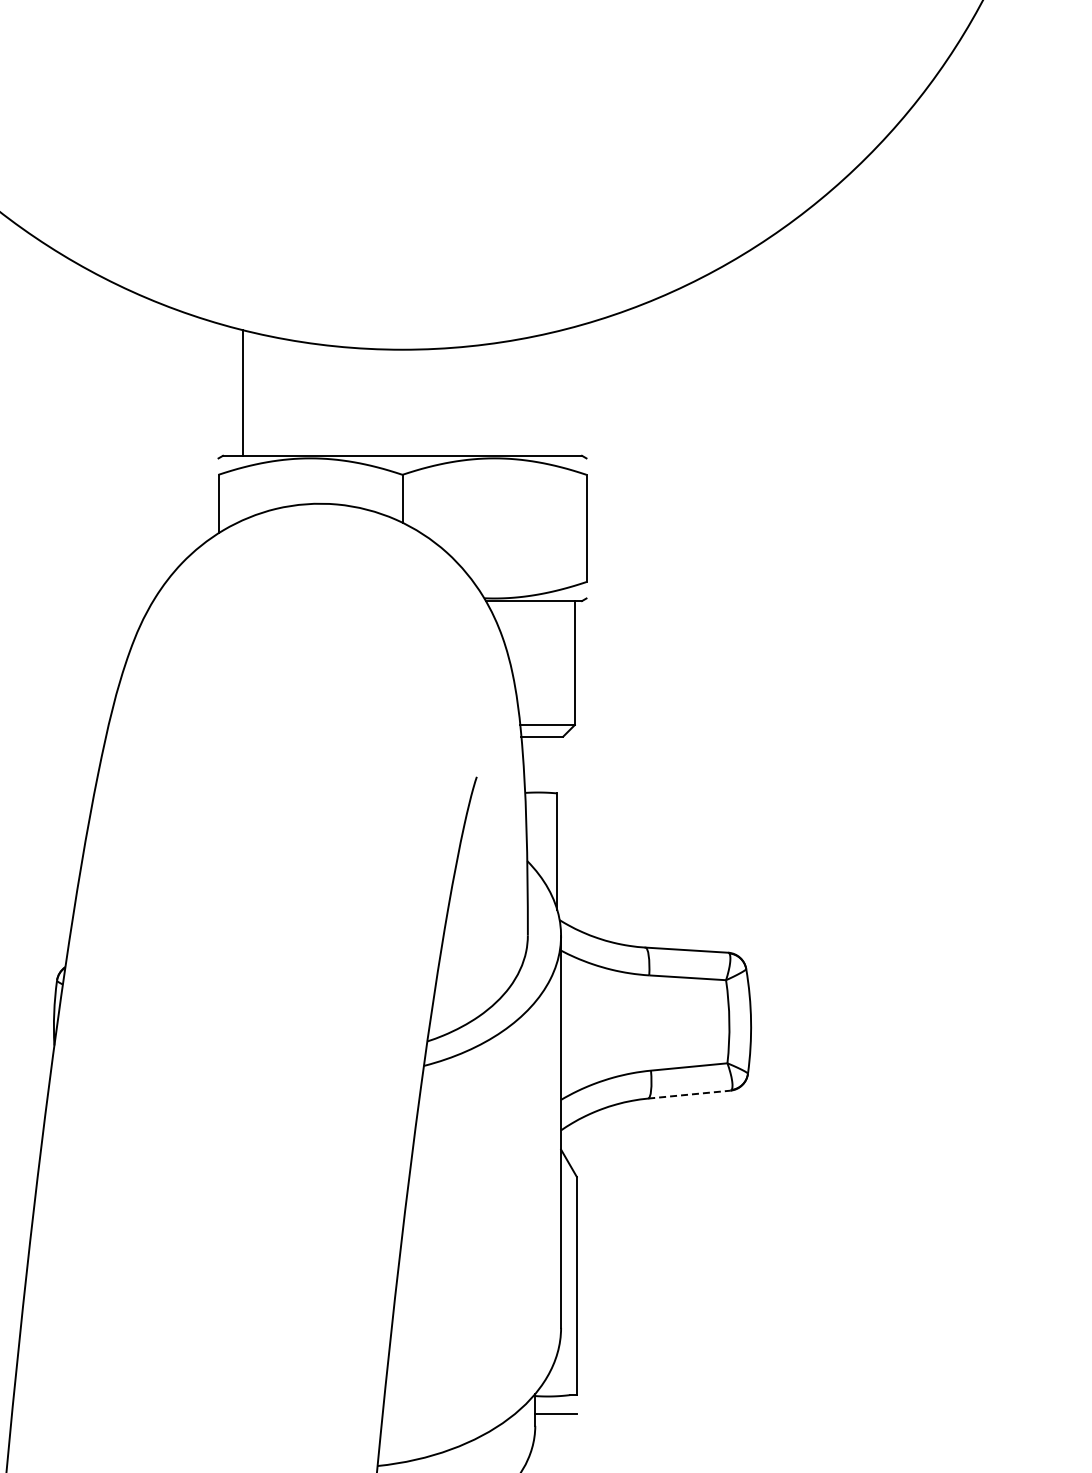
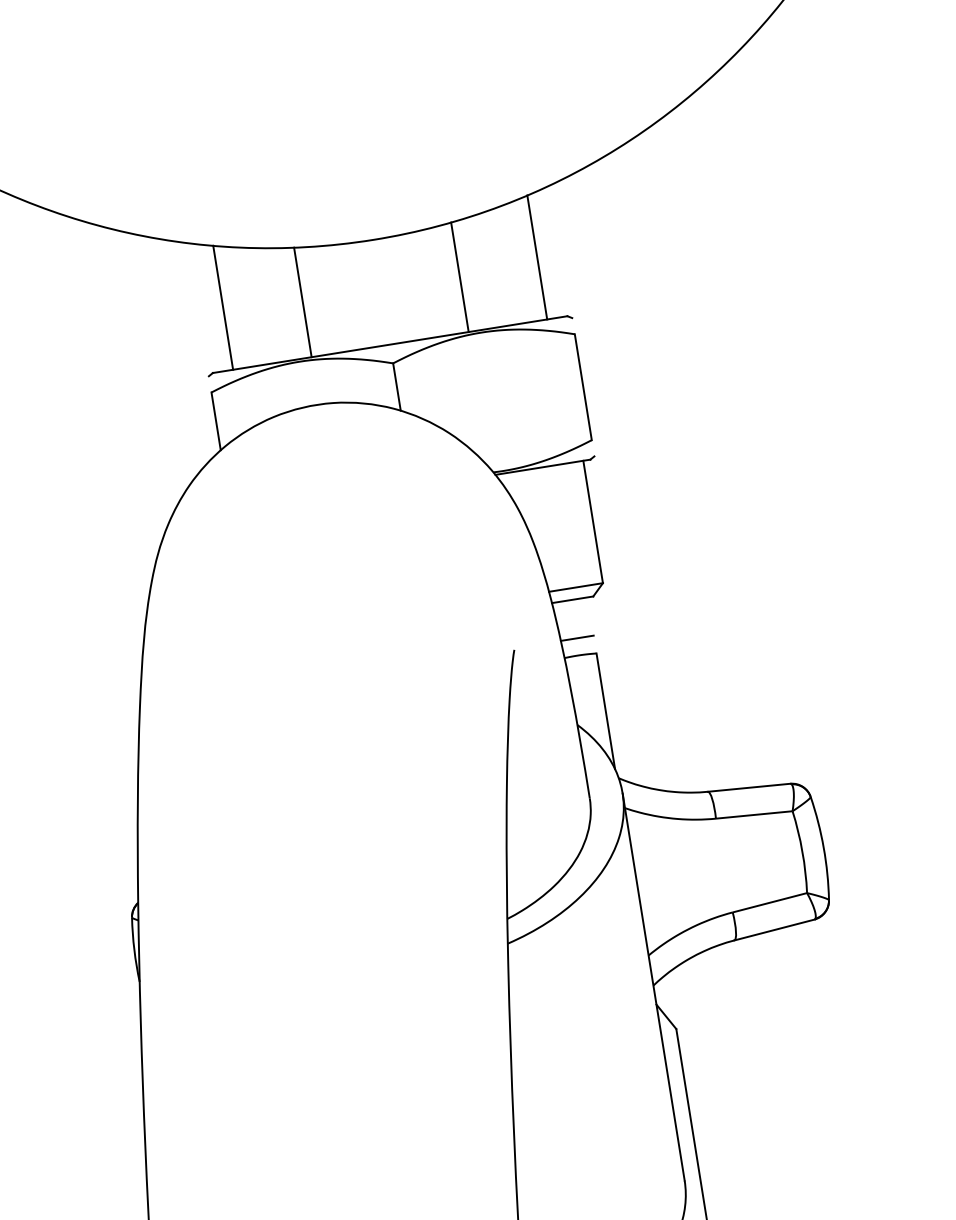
line: (561, 392) -> (537, 256), added
line: (323, 399) -> (303, 301), added
line: (482, 399) -> (460, 276), added
line: (540, 775) -> (576, 638), added
line: (689, 1094) -> (774, 929), dashed -> solid

